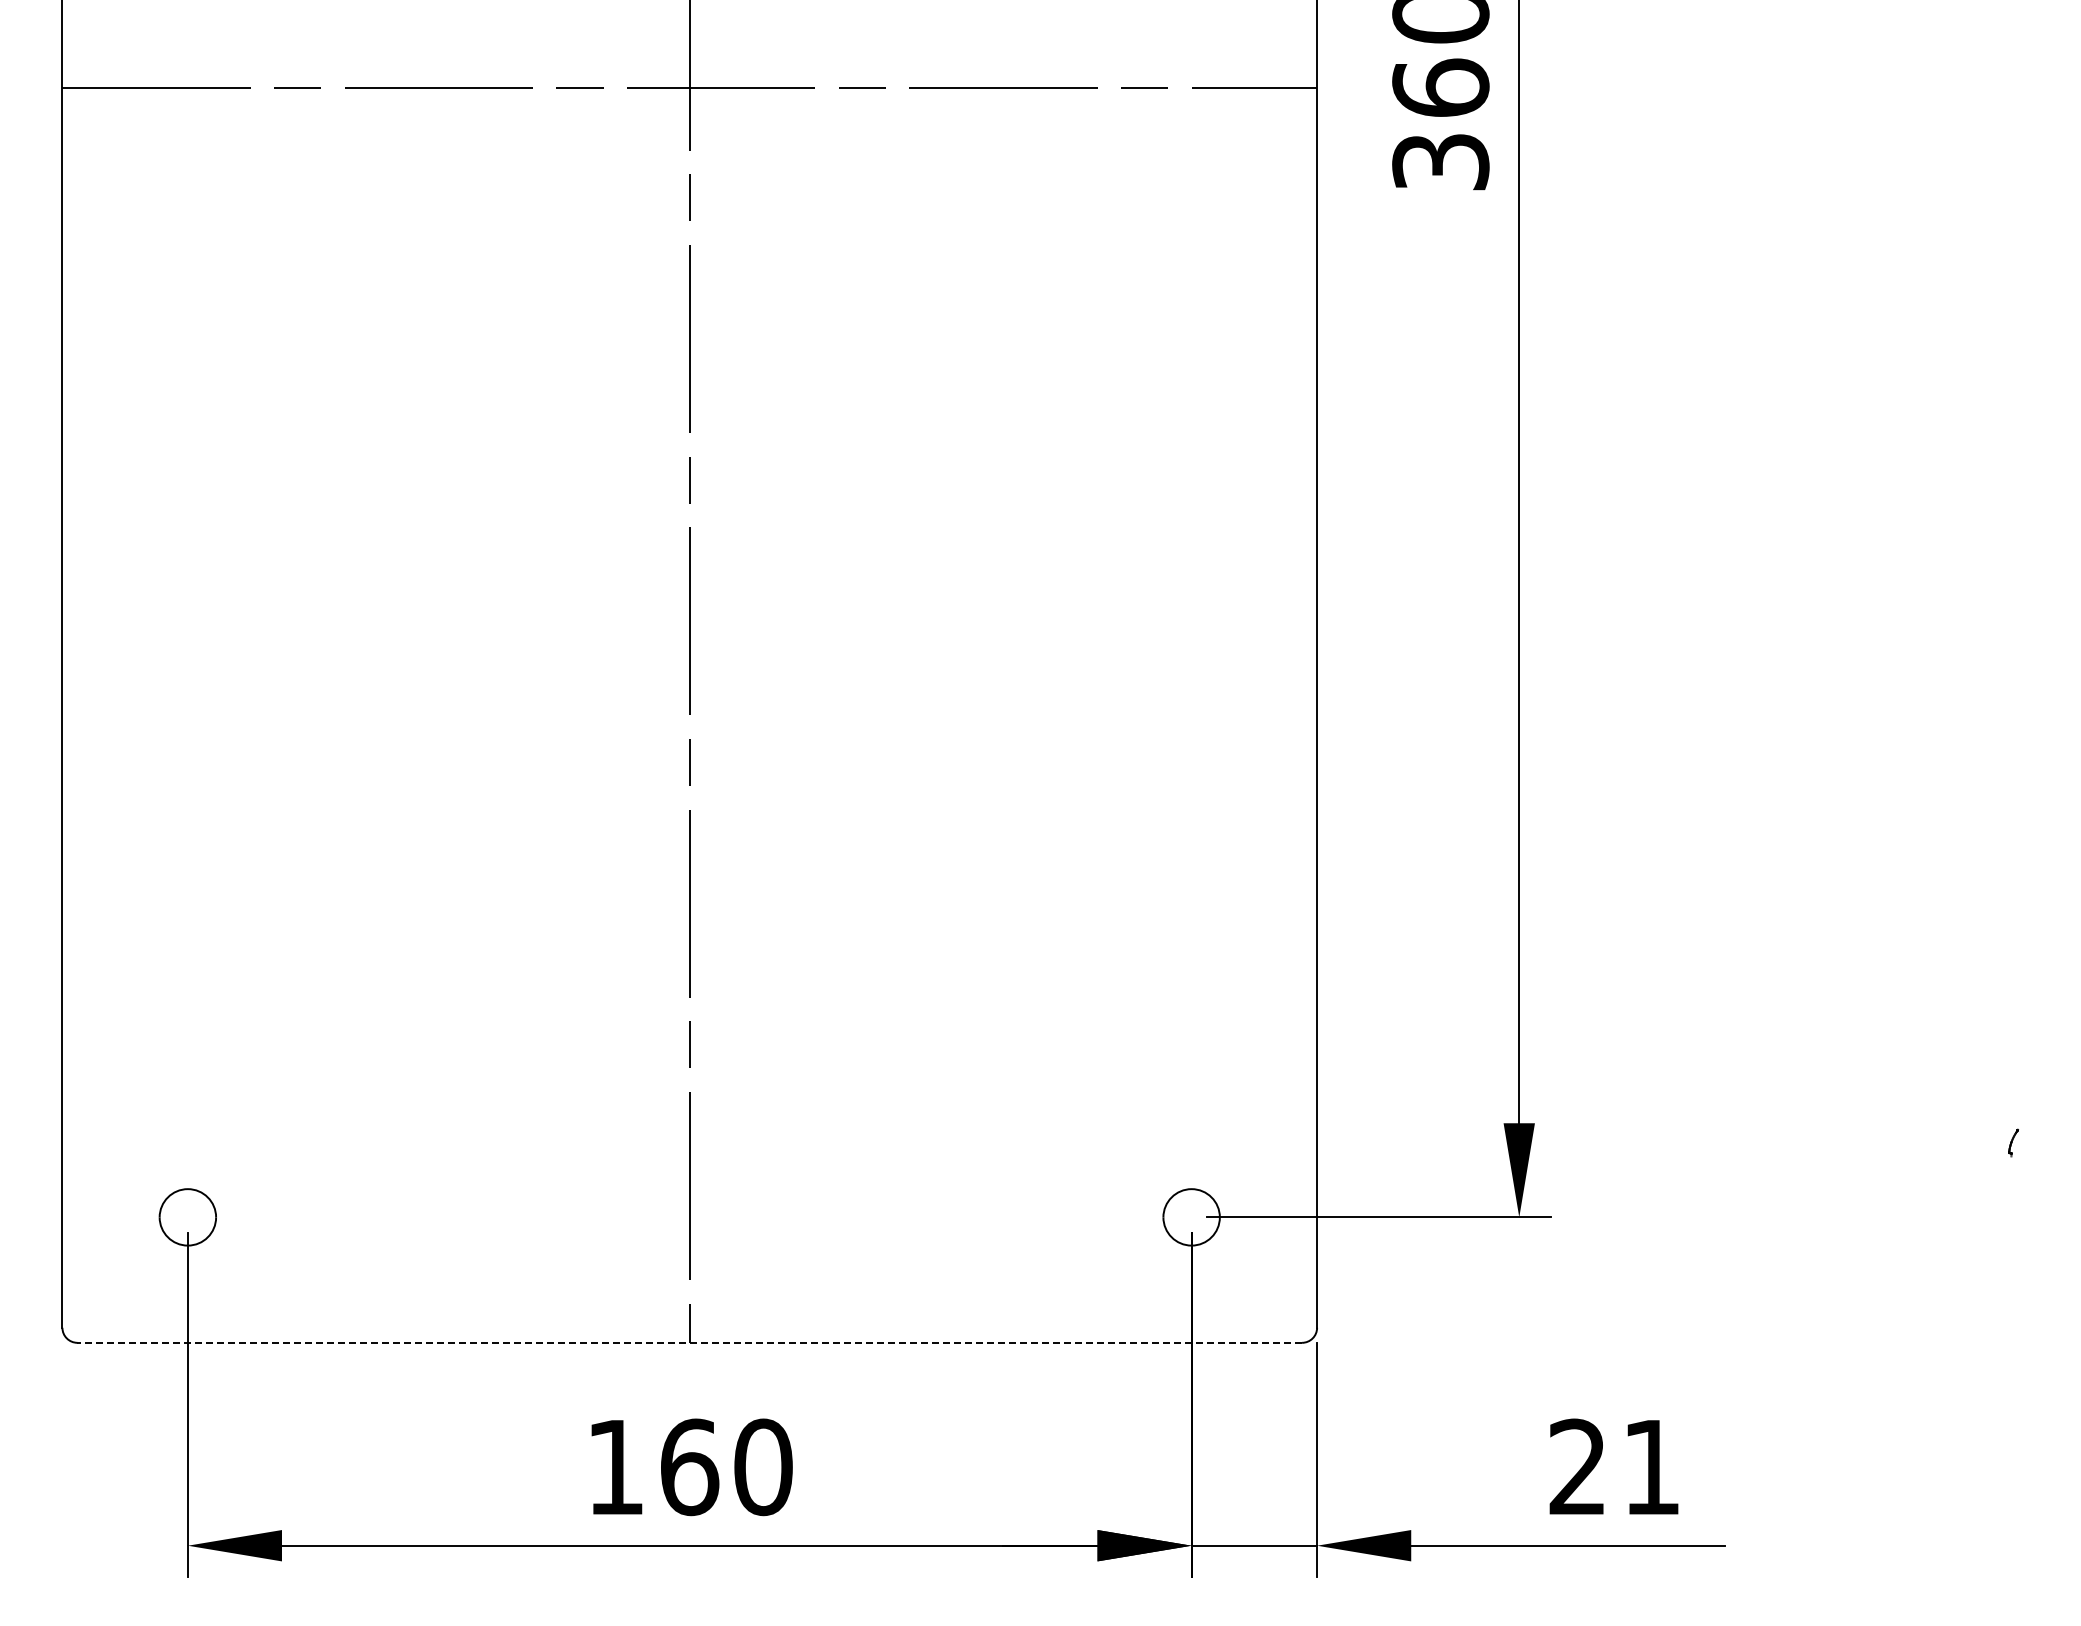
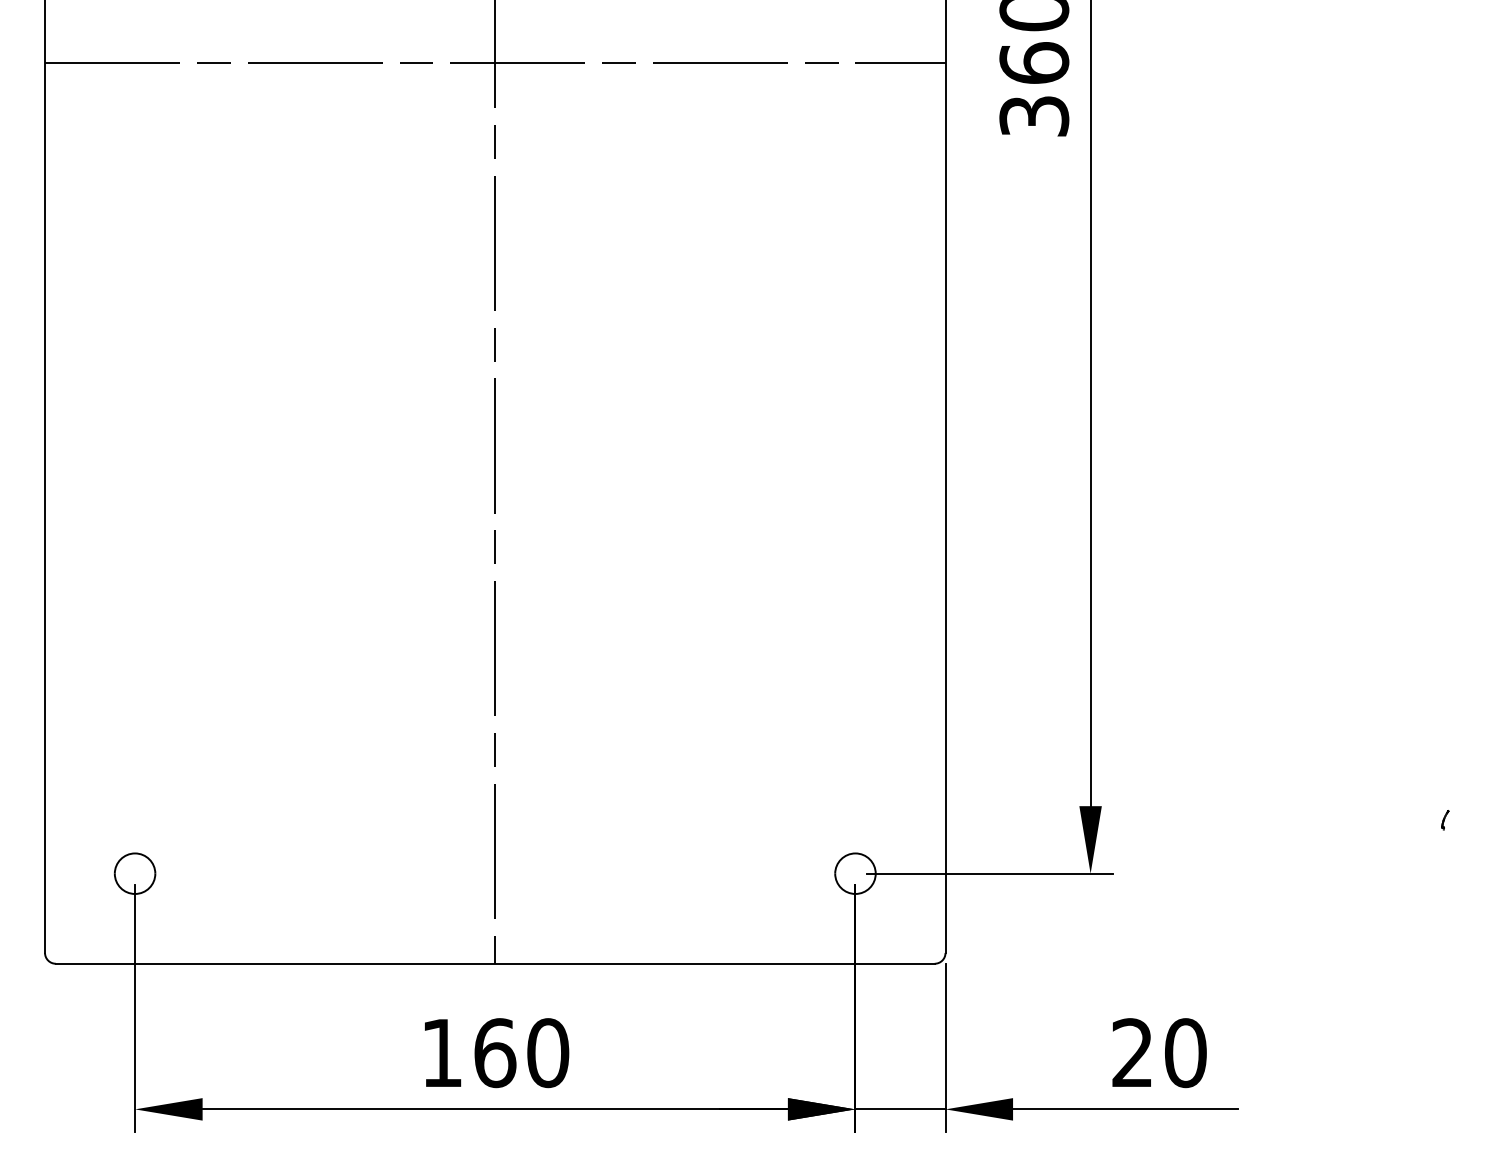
line: (689, 1342) -> (495, 963), dashed -> solid
text: (1651, 1467) -> (1185, 1053), 21 -> 20

